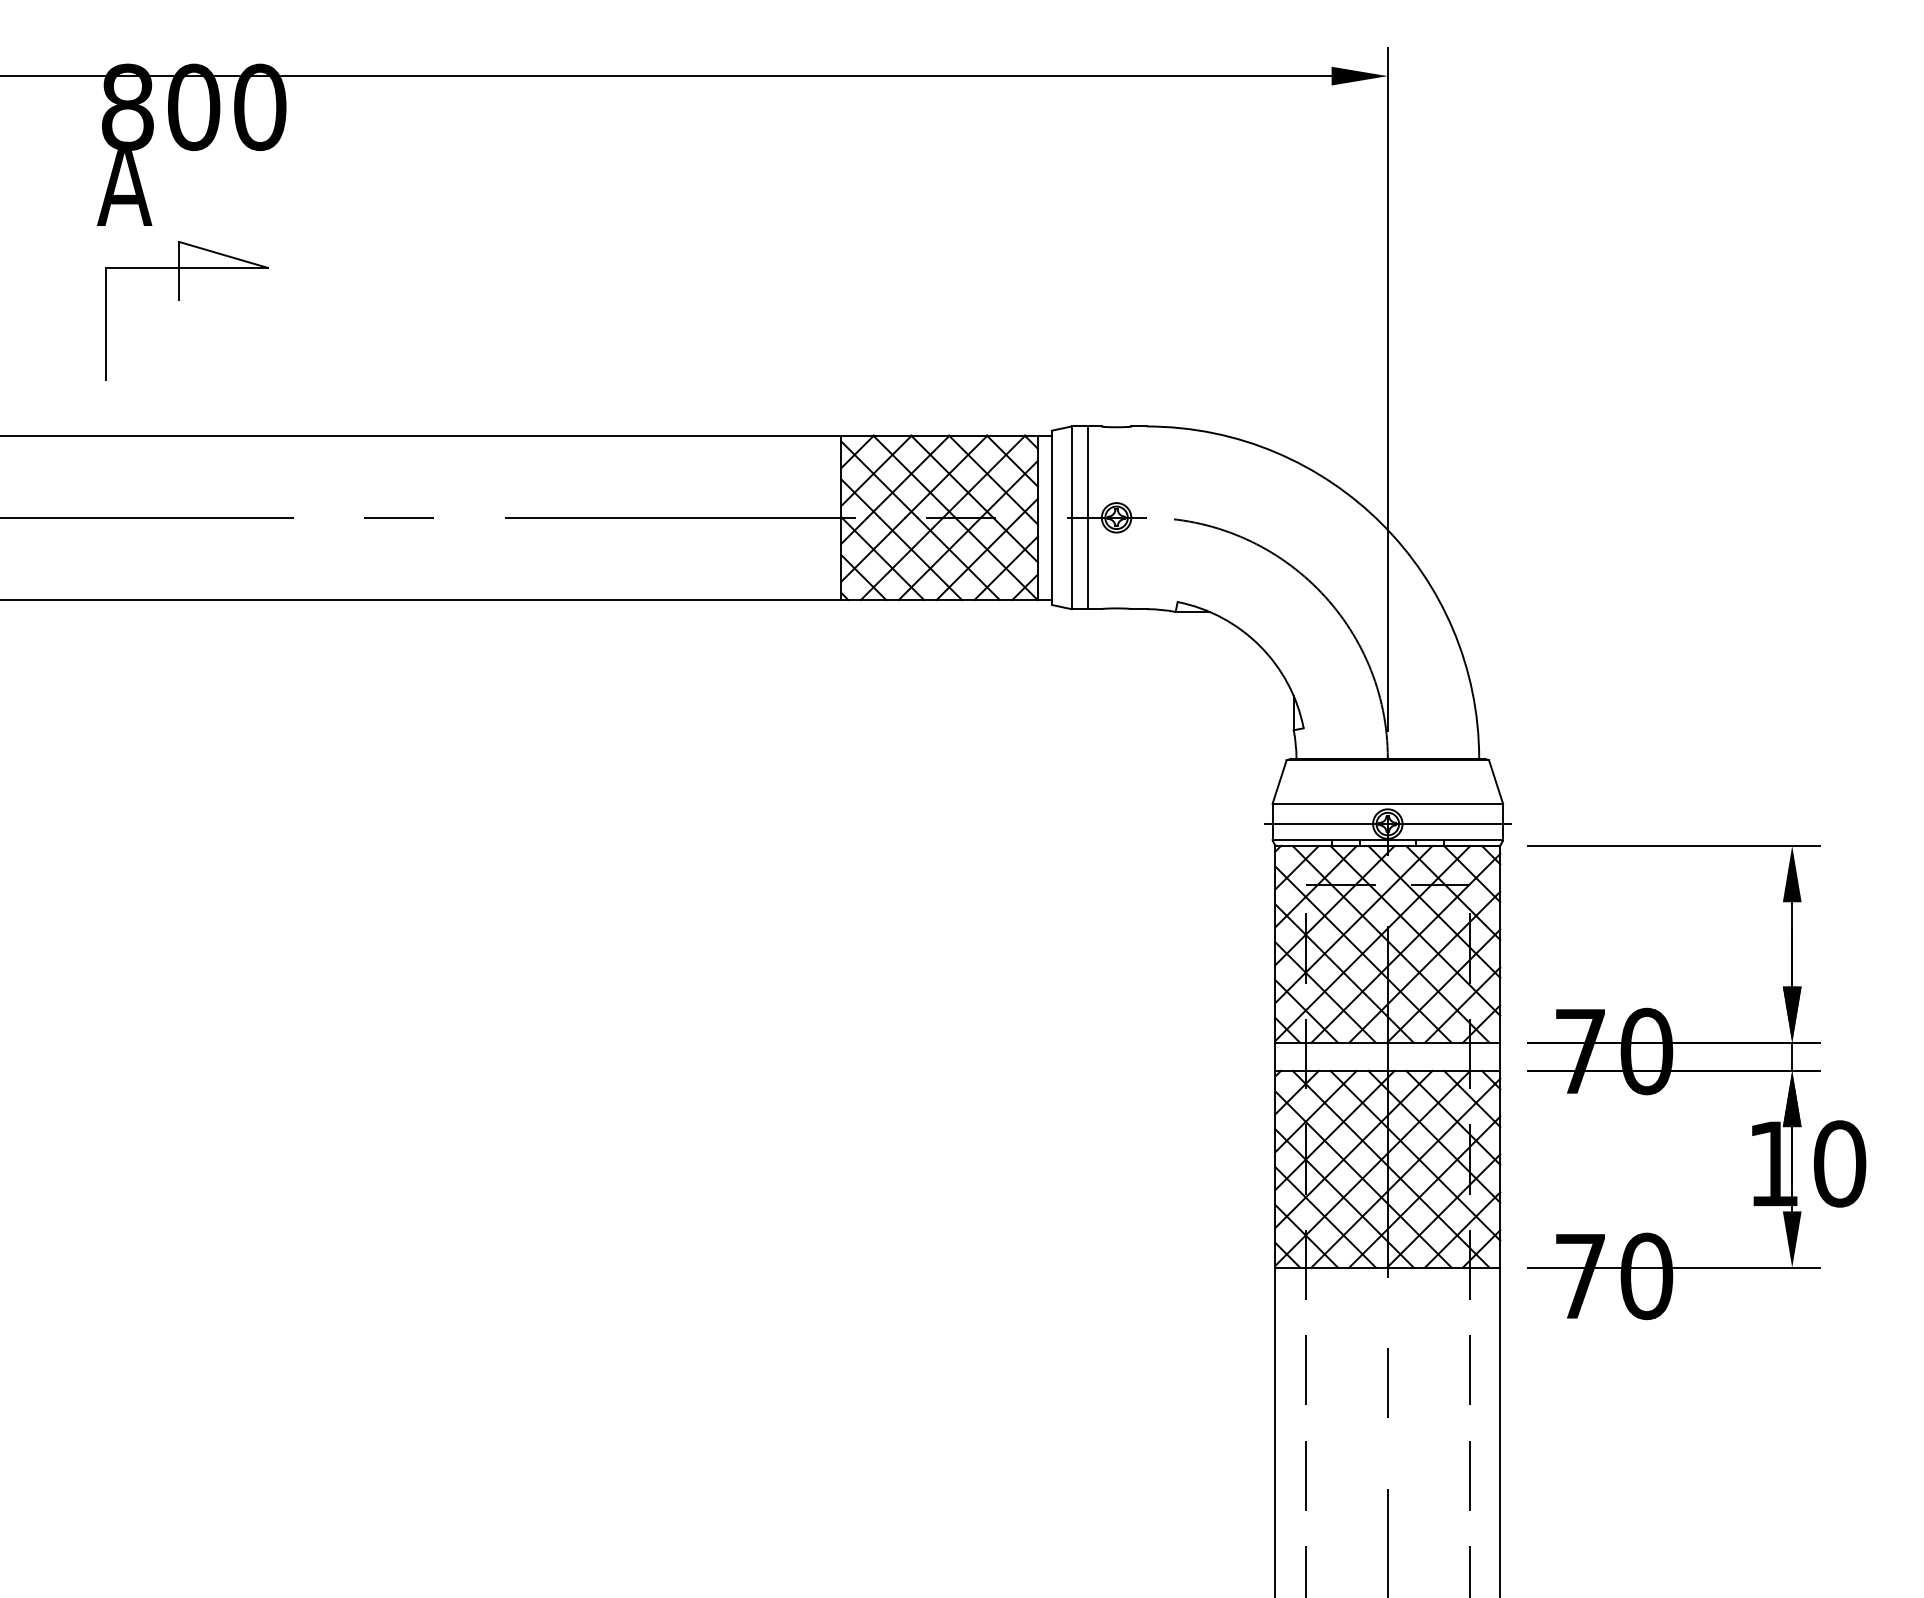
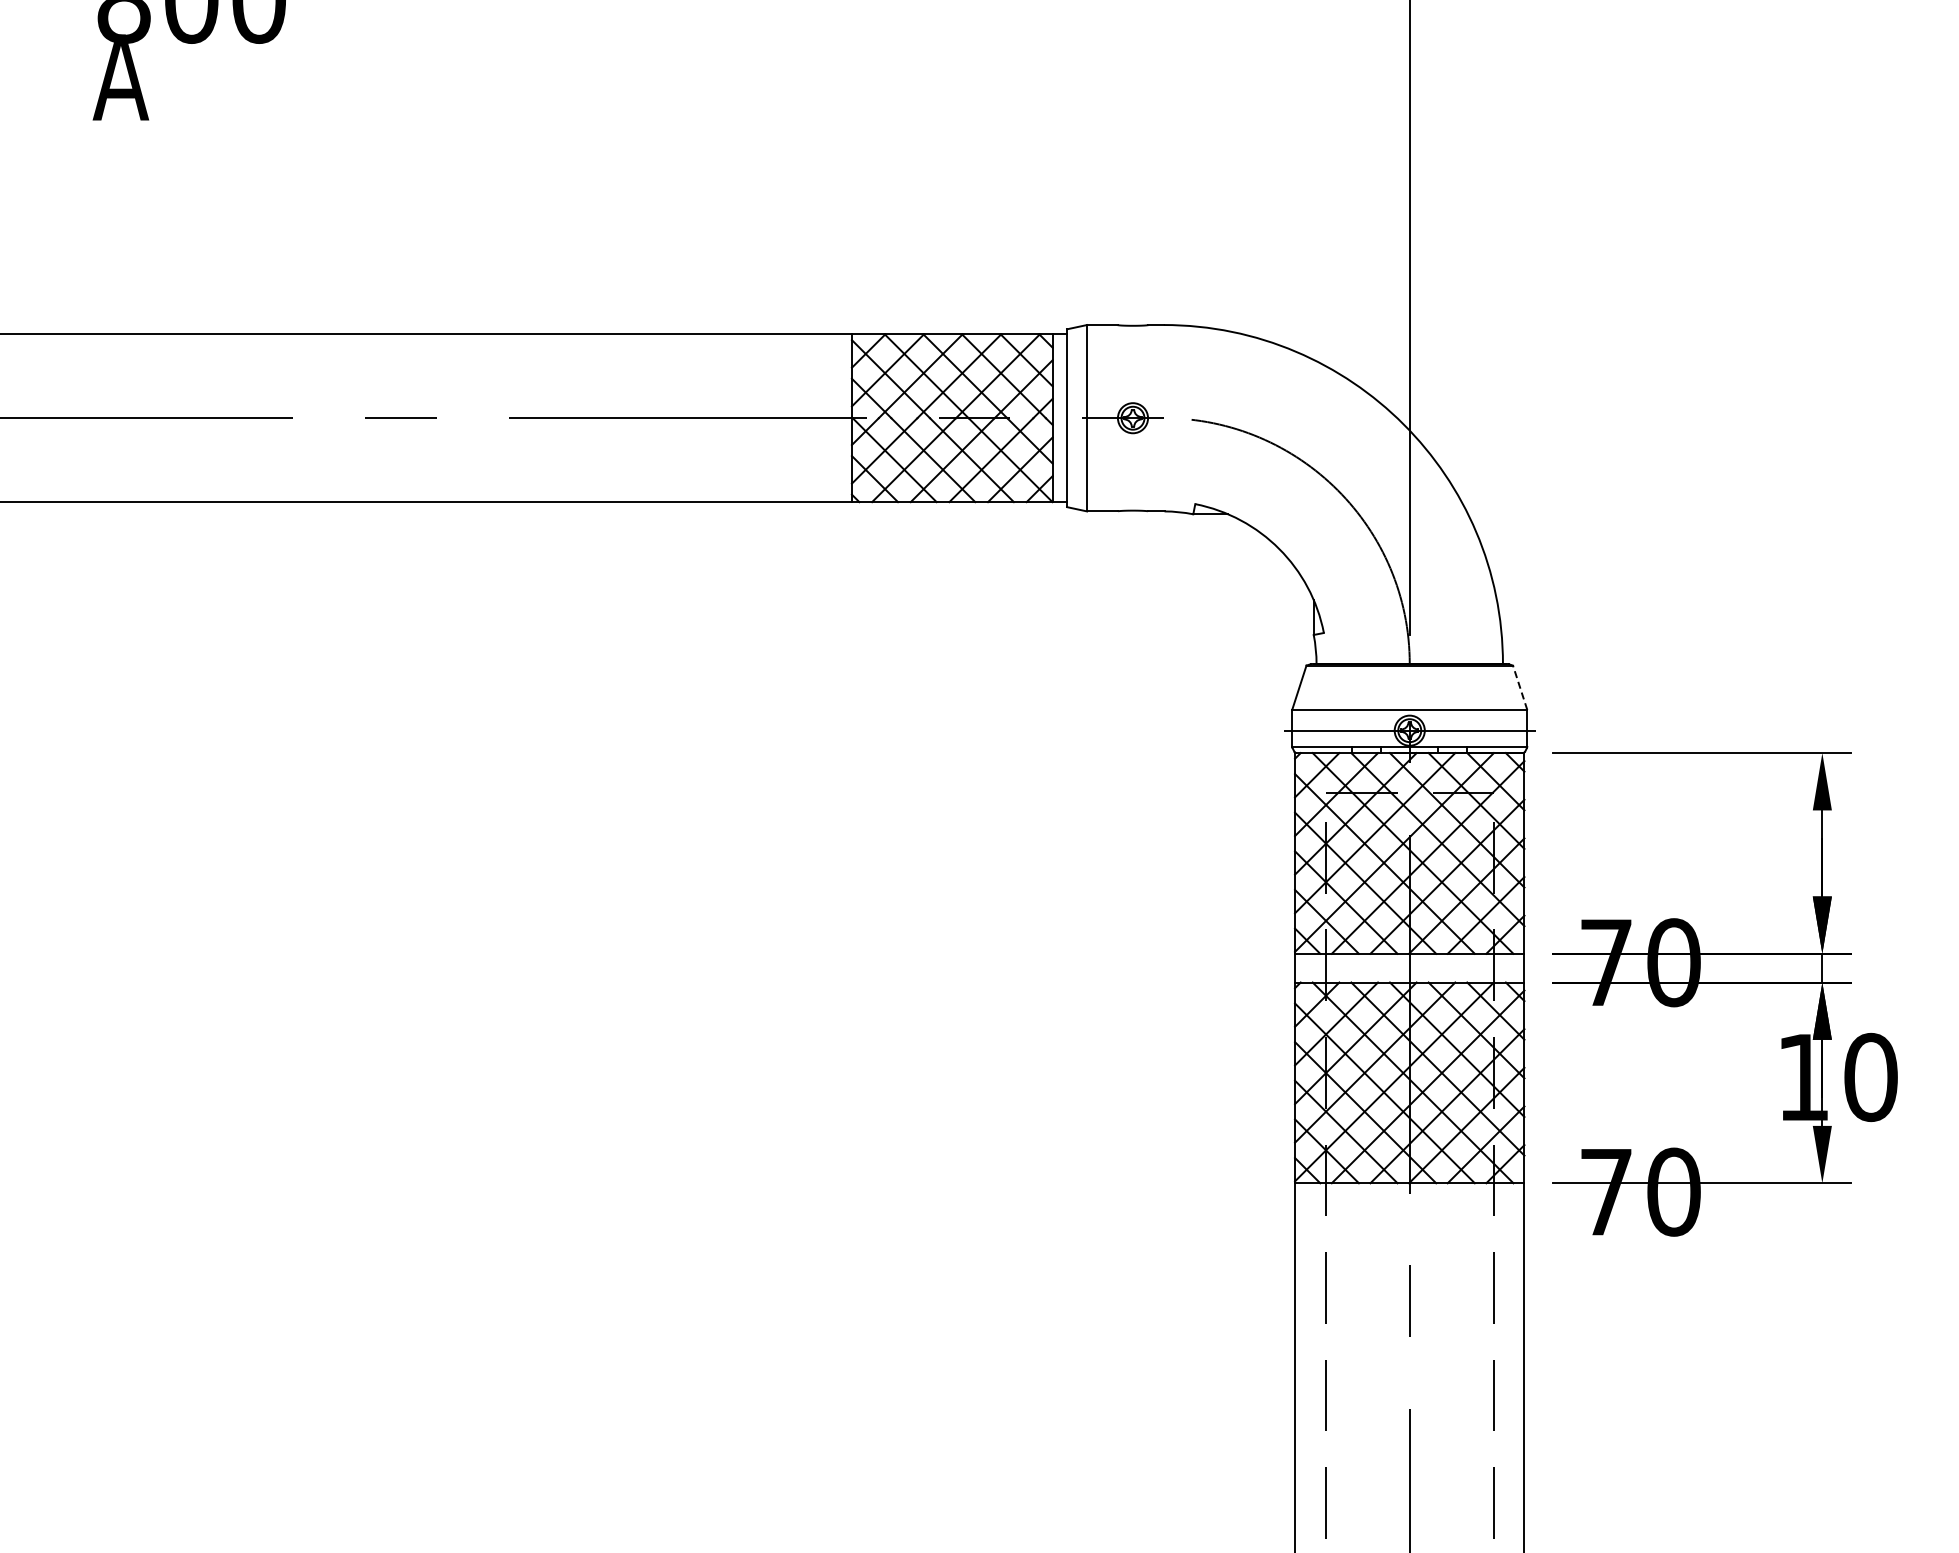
part: (179, 300) -> (176, 196), removed
line: (1088, 517) -> (1104, 417), removed
line: (1496, 782) -> (1520, 688), solid -> dashed

